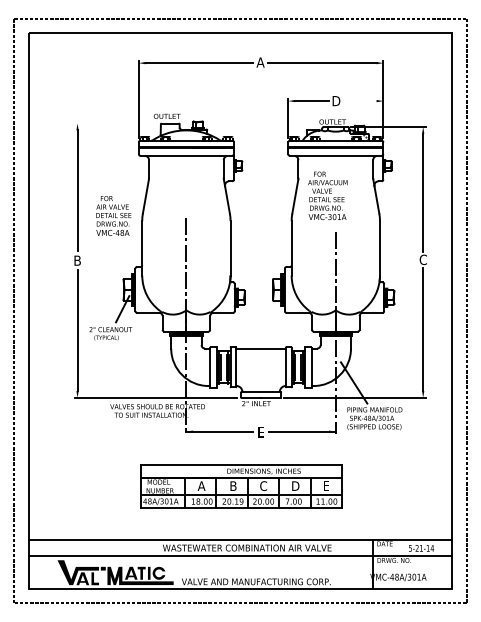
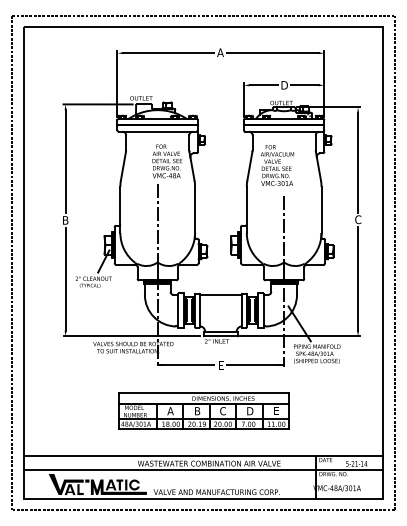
line: (359, 101) -> (304, 85), added
line: (115, 123) -> (97, 104), added
text: (113, 215) -> (167, 161), moved

